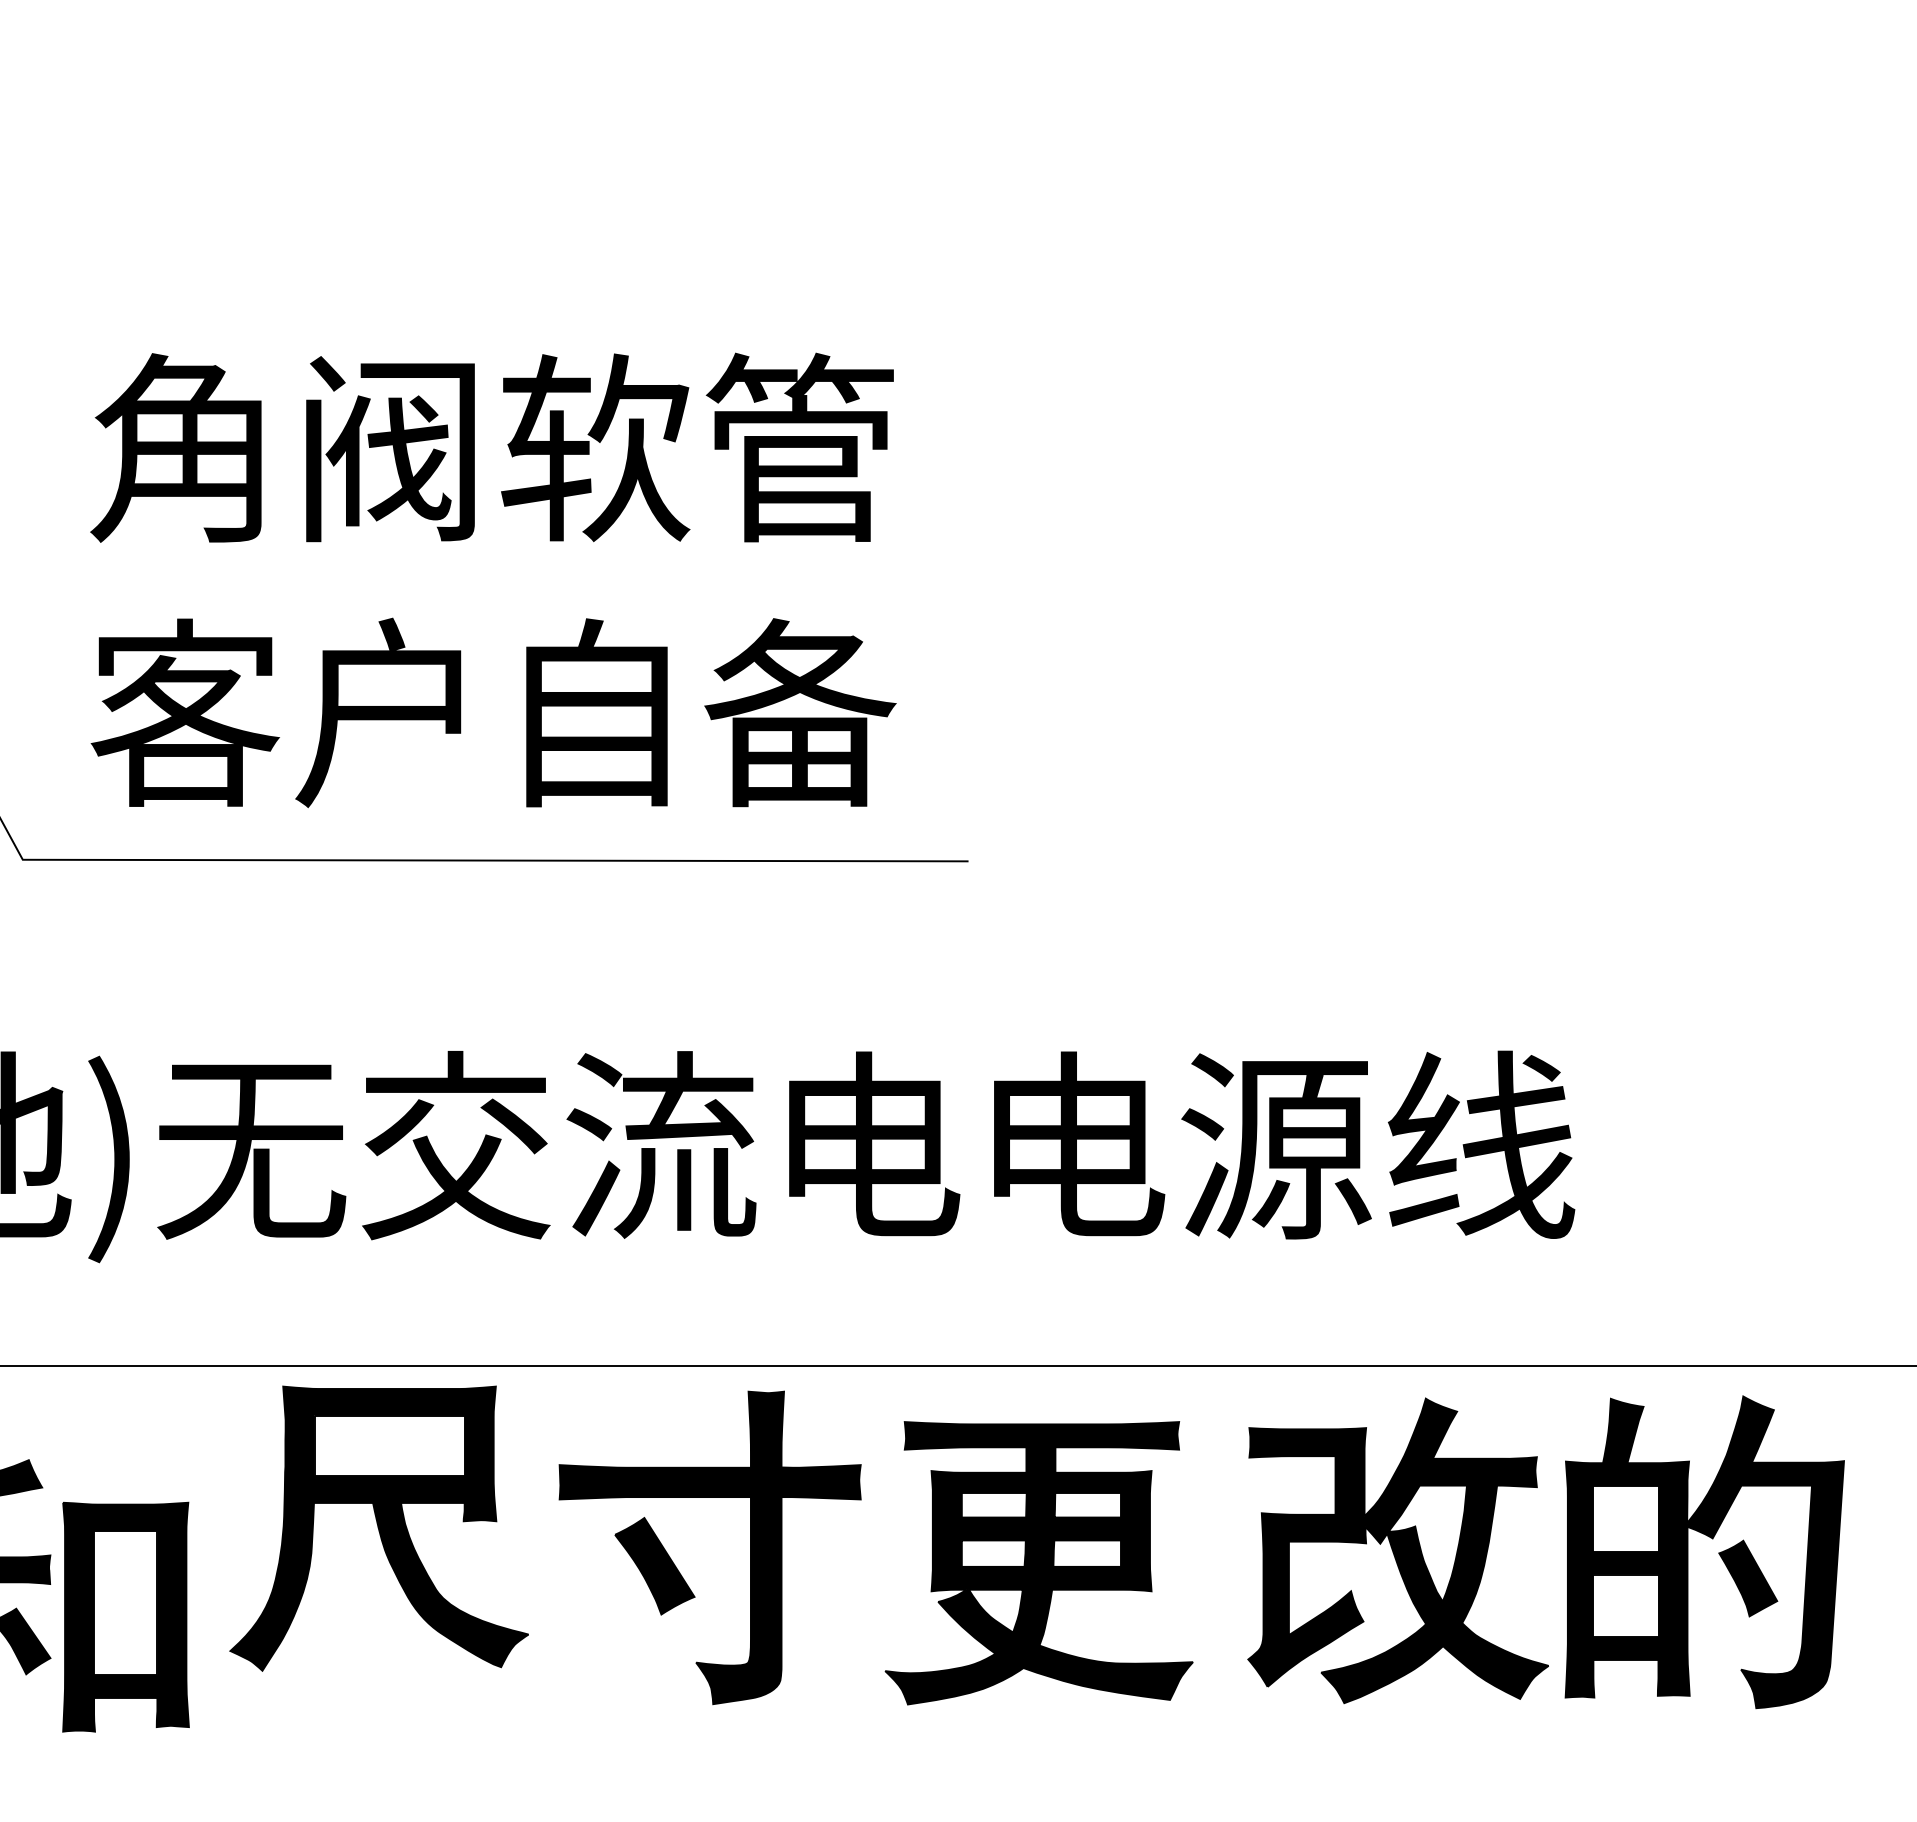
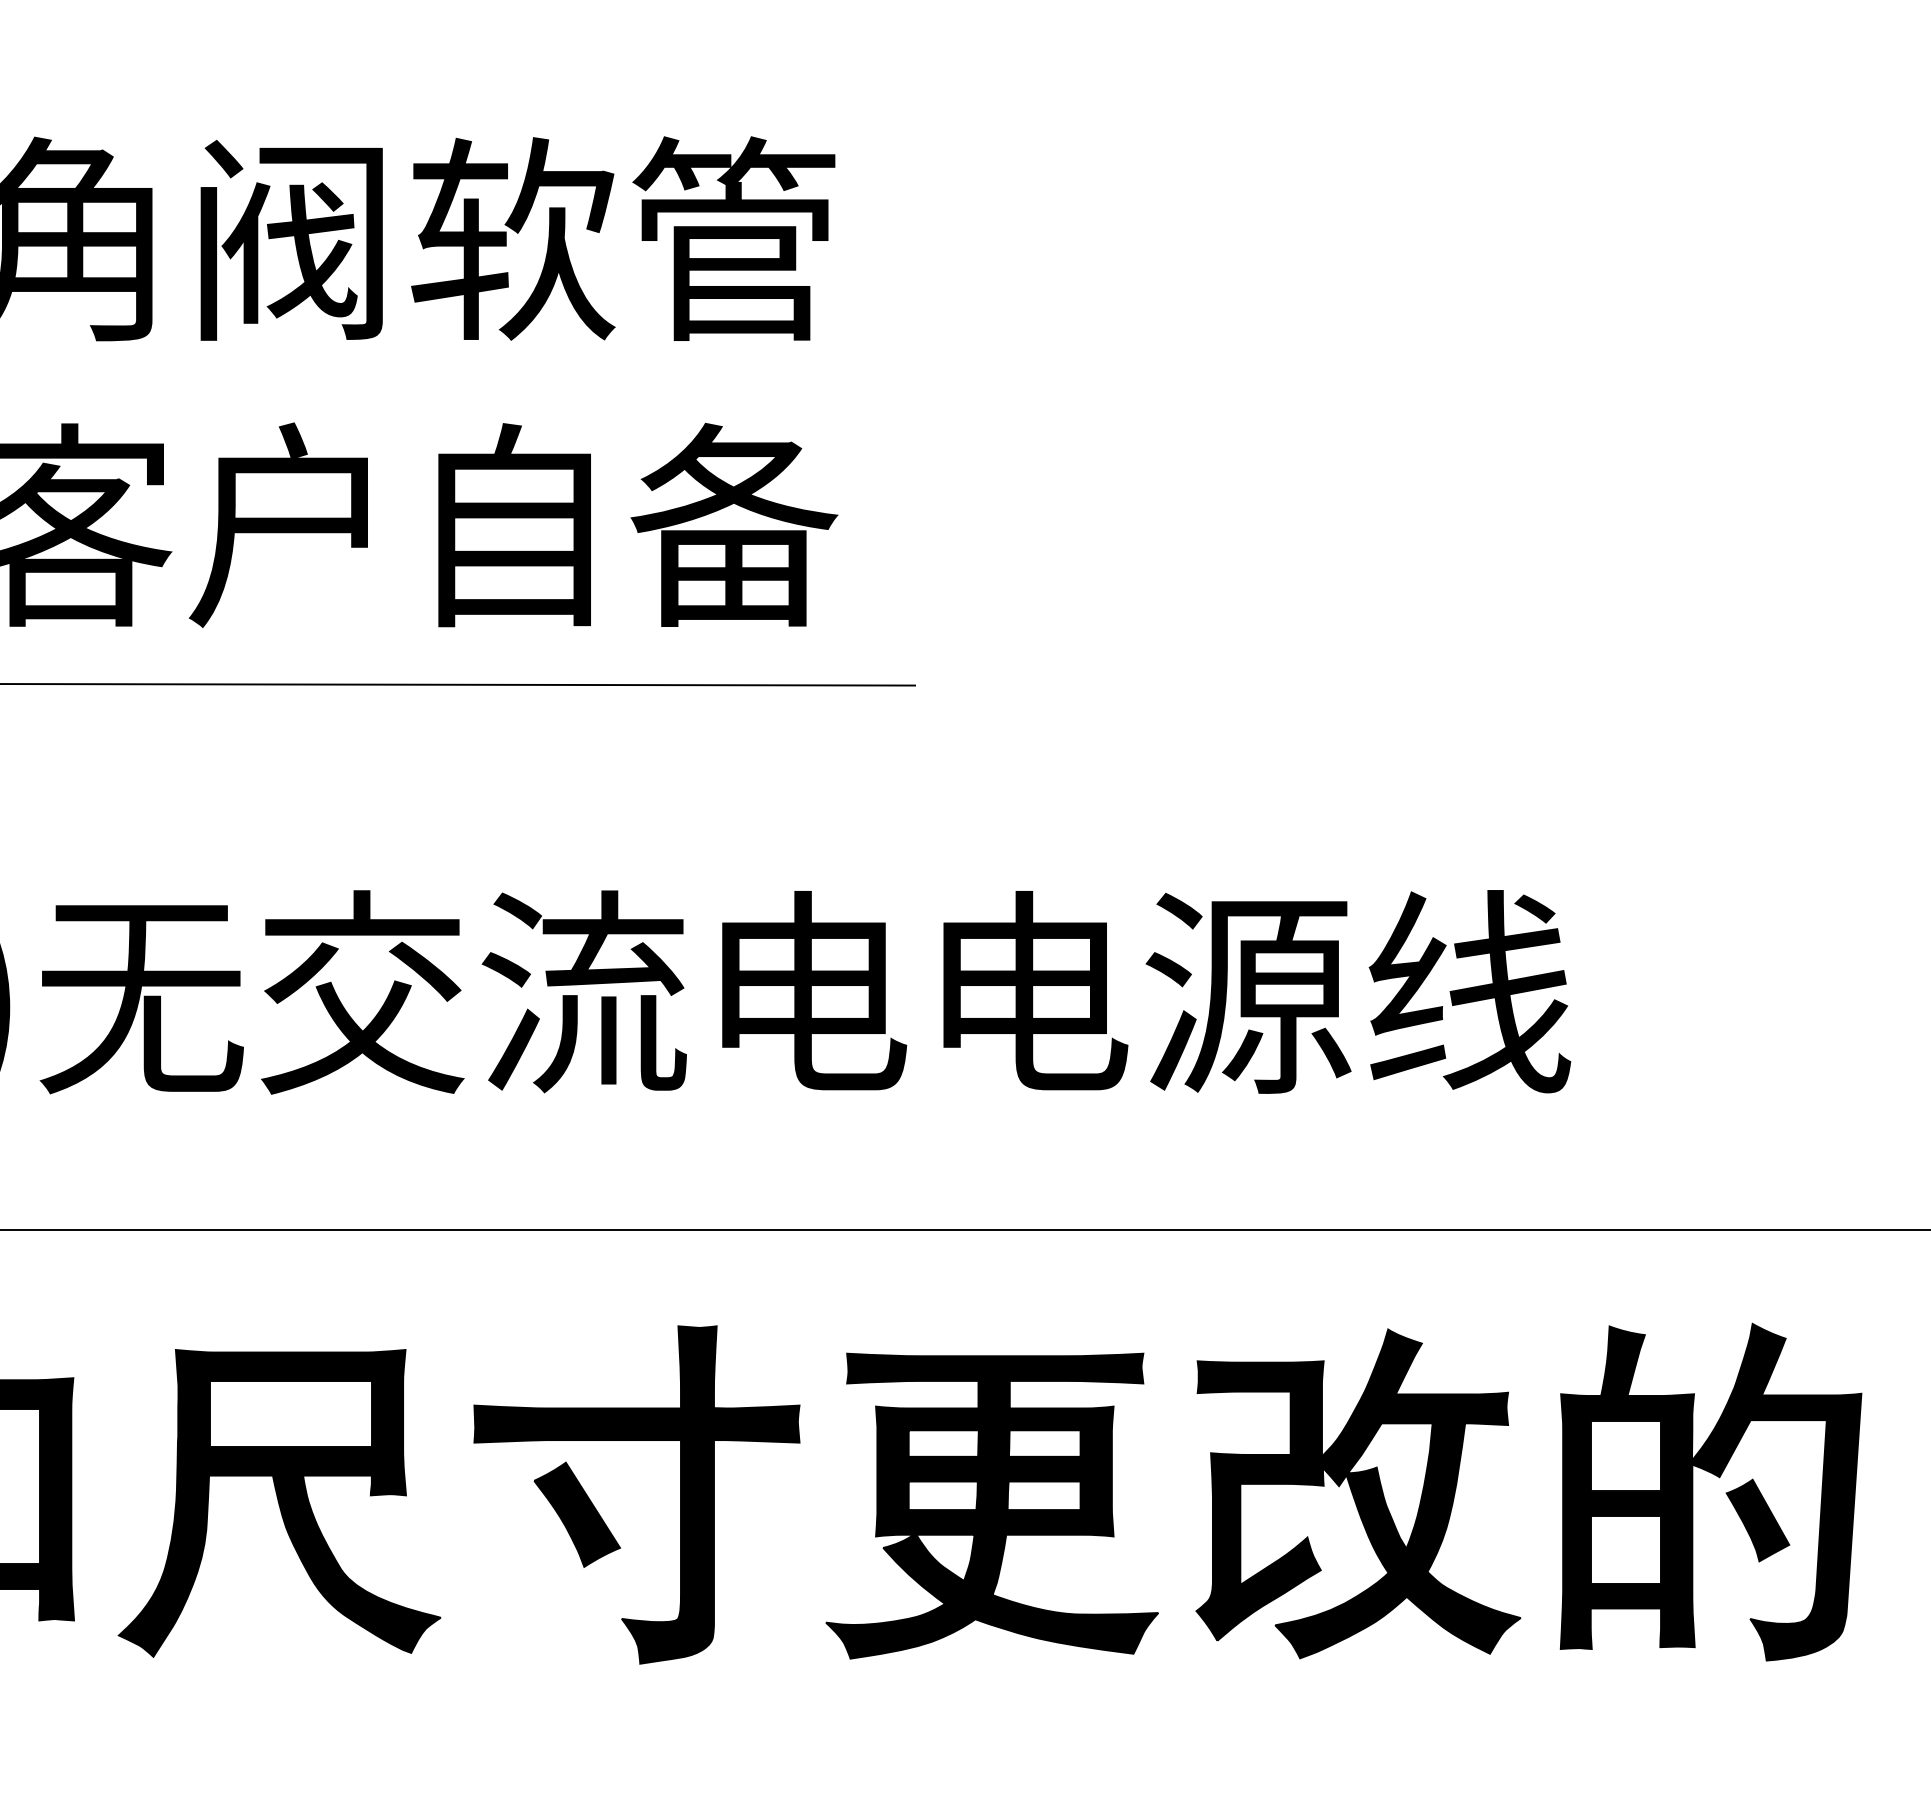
part: (378, 1528) -> (278, 1503), moved
part: (1397, 1550) -> (1357, 1493), moved
part: (1718, 1552) -> (1725, 1492), moved
part: (1038, 1563) -> (991, 1506), moved
part: (678, 1569) -> (602, 1518), moved

